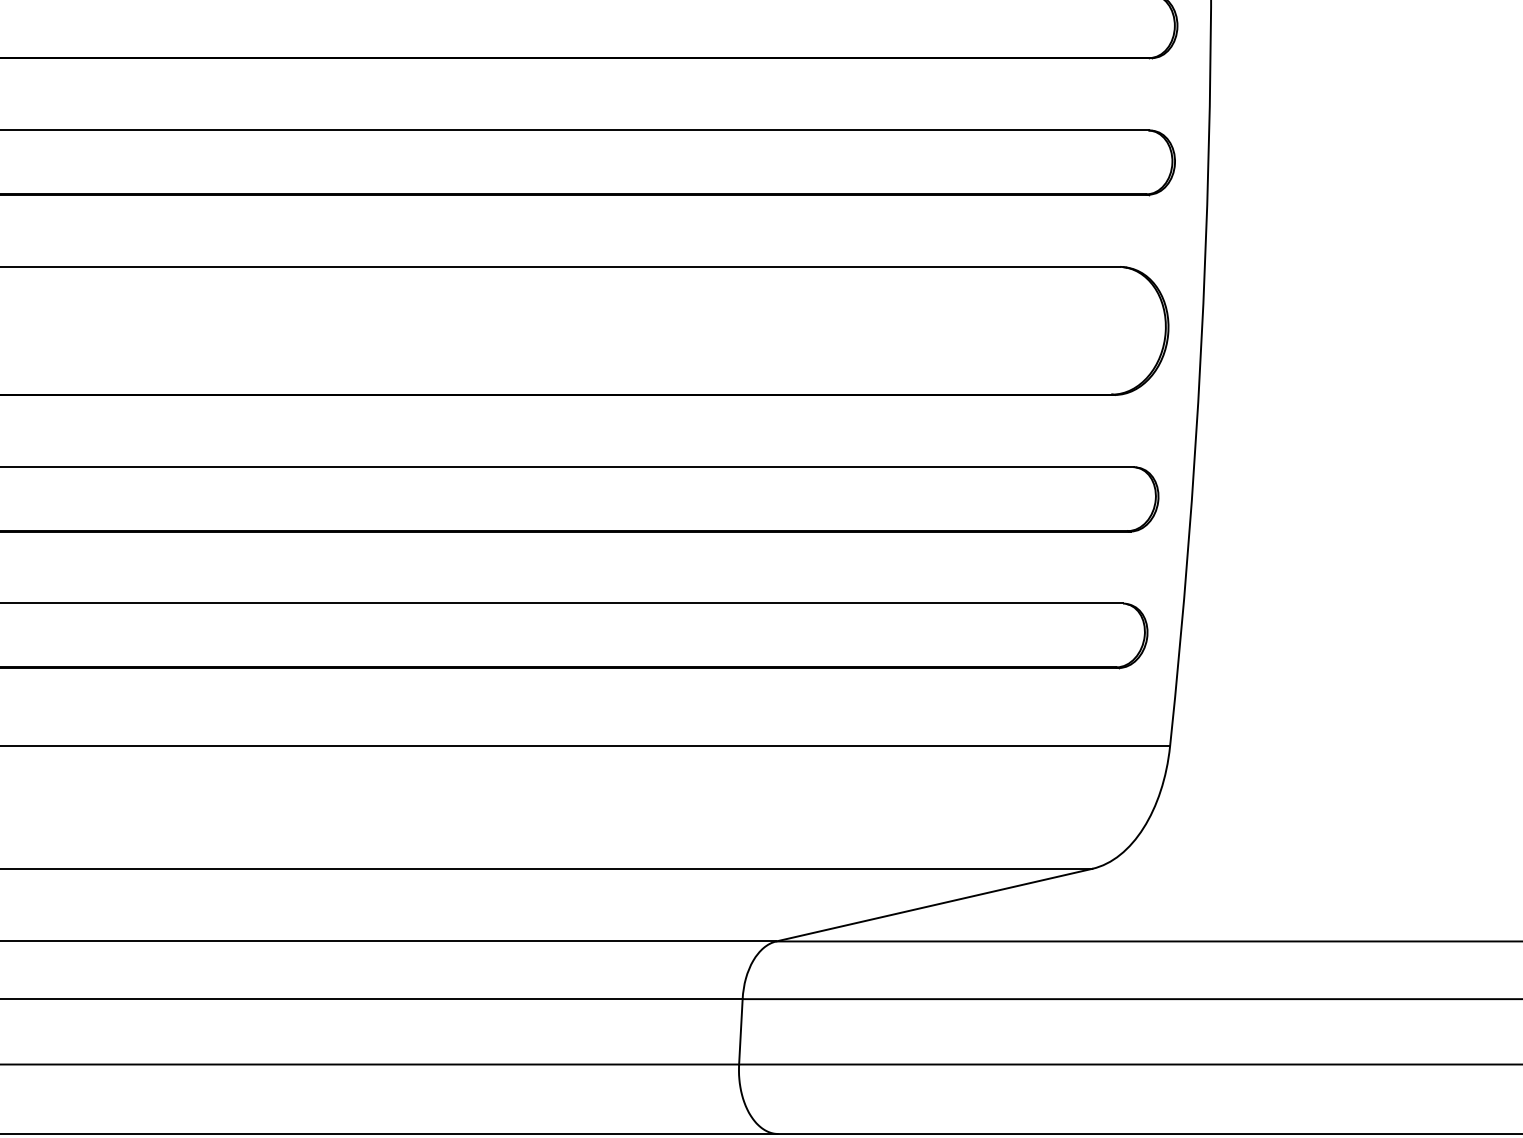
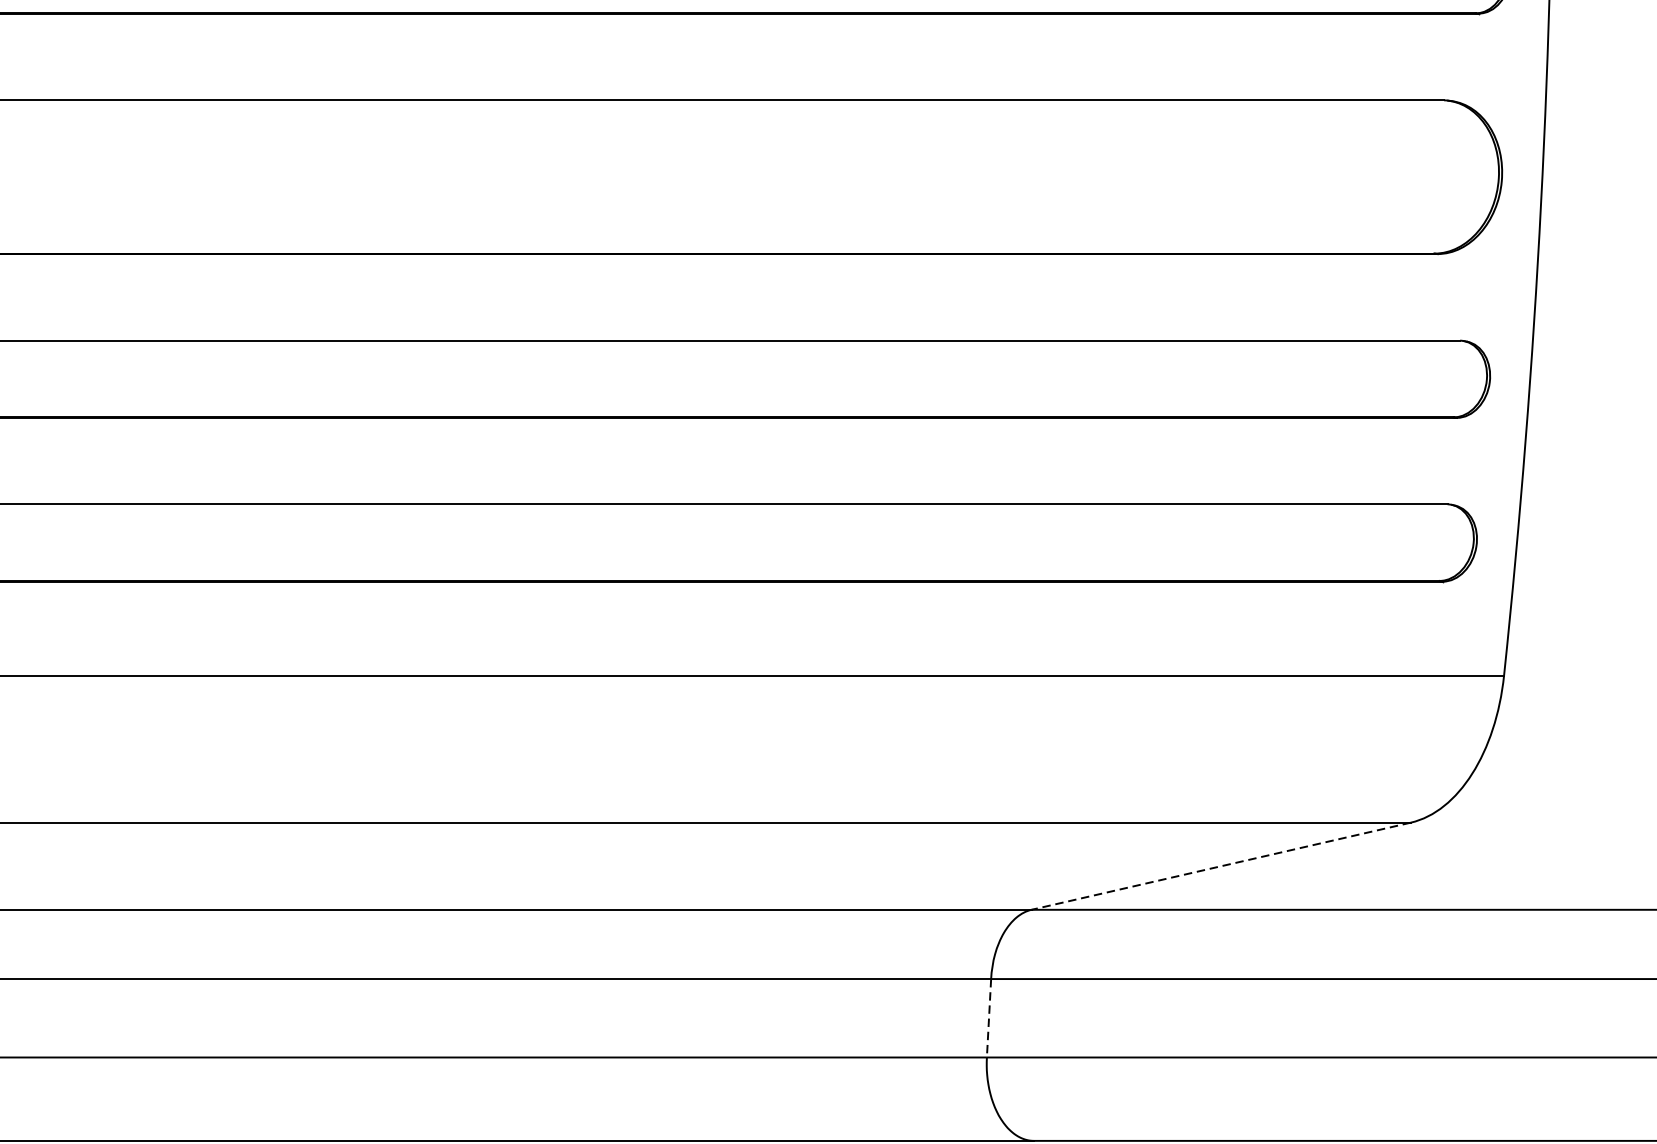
line: (933, 905) -> (1220, 866), solid -> dashed
line: (740, 1031) -> (988, 1017), solid -> dashed

